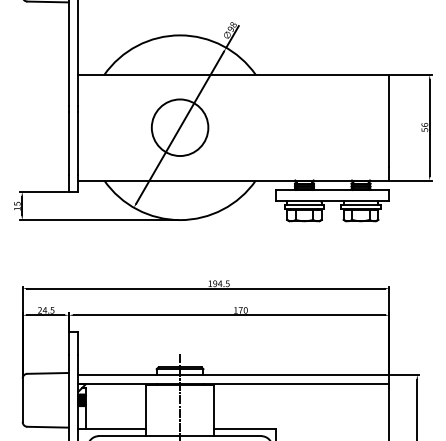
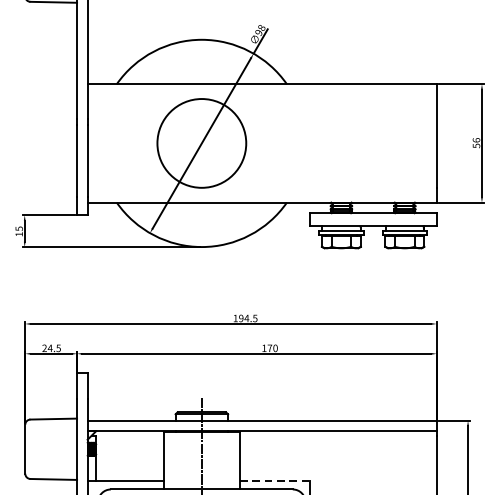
circle: (179, 127) -> (201, 143), size x1.4
line: (245, 428) -> (275, 480), solid -> dashed

